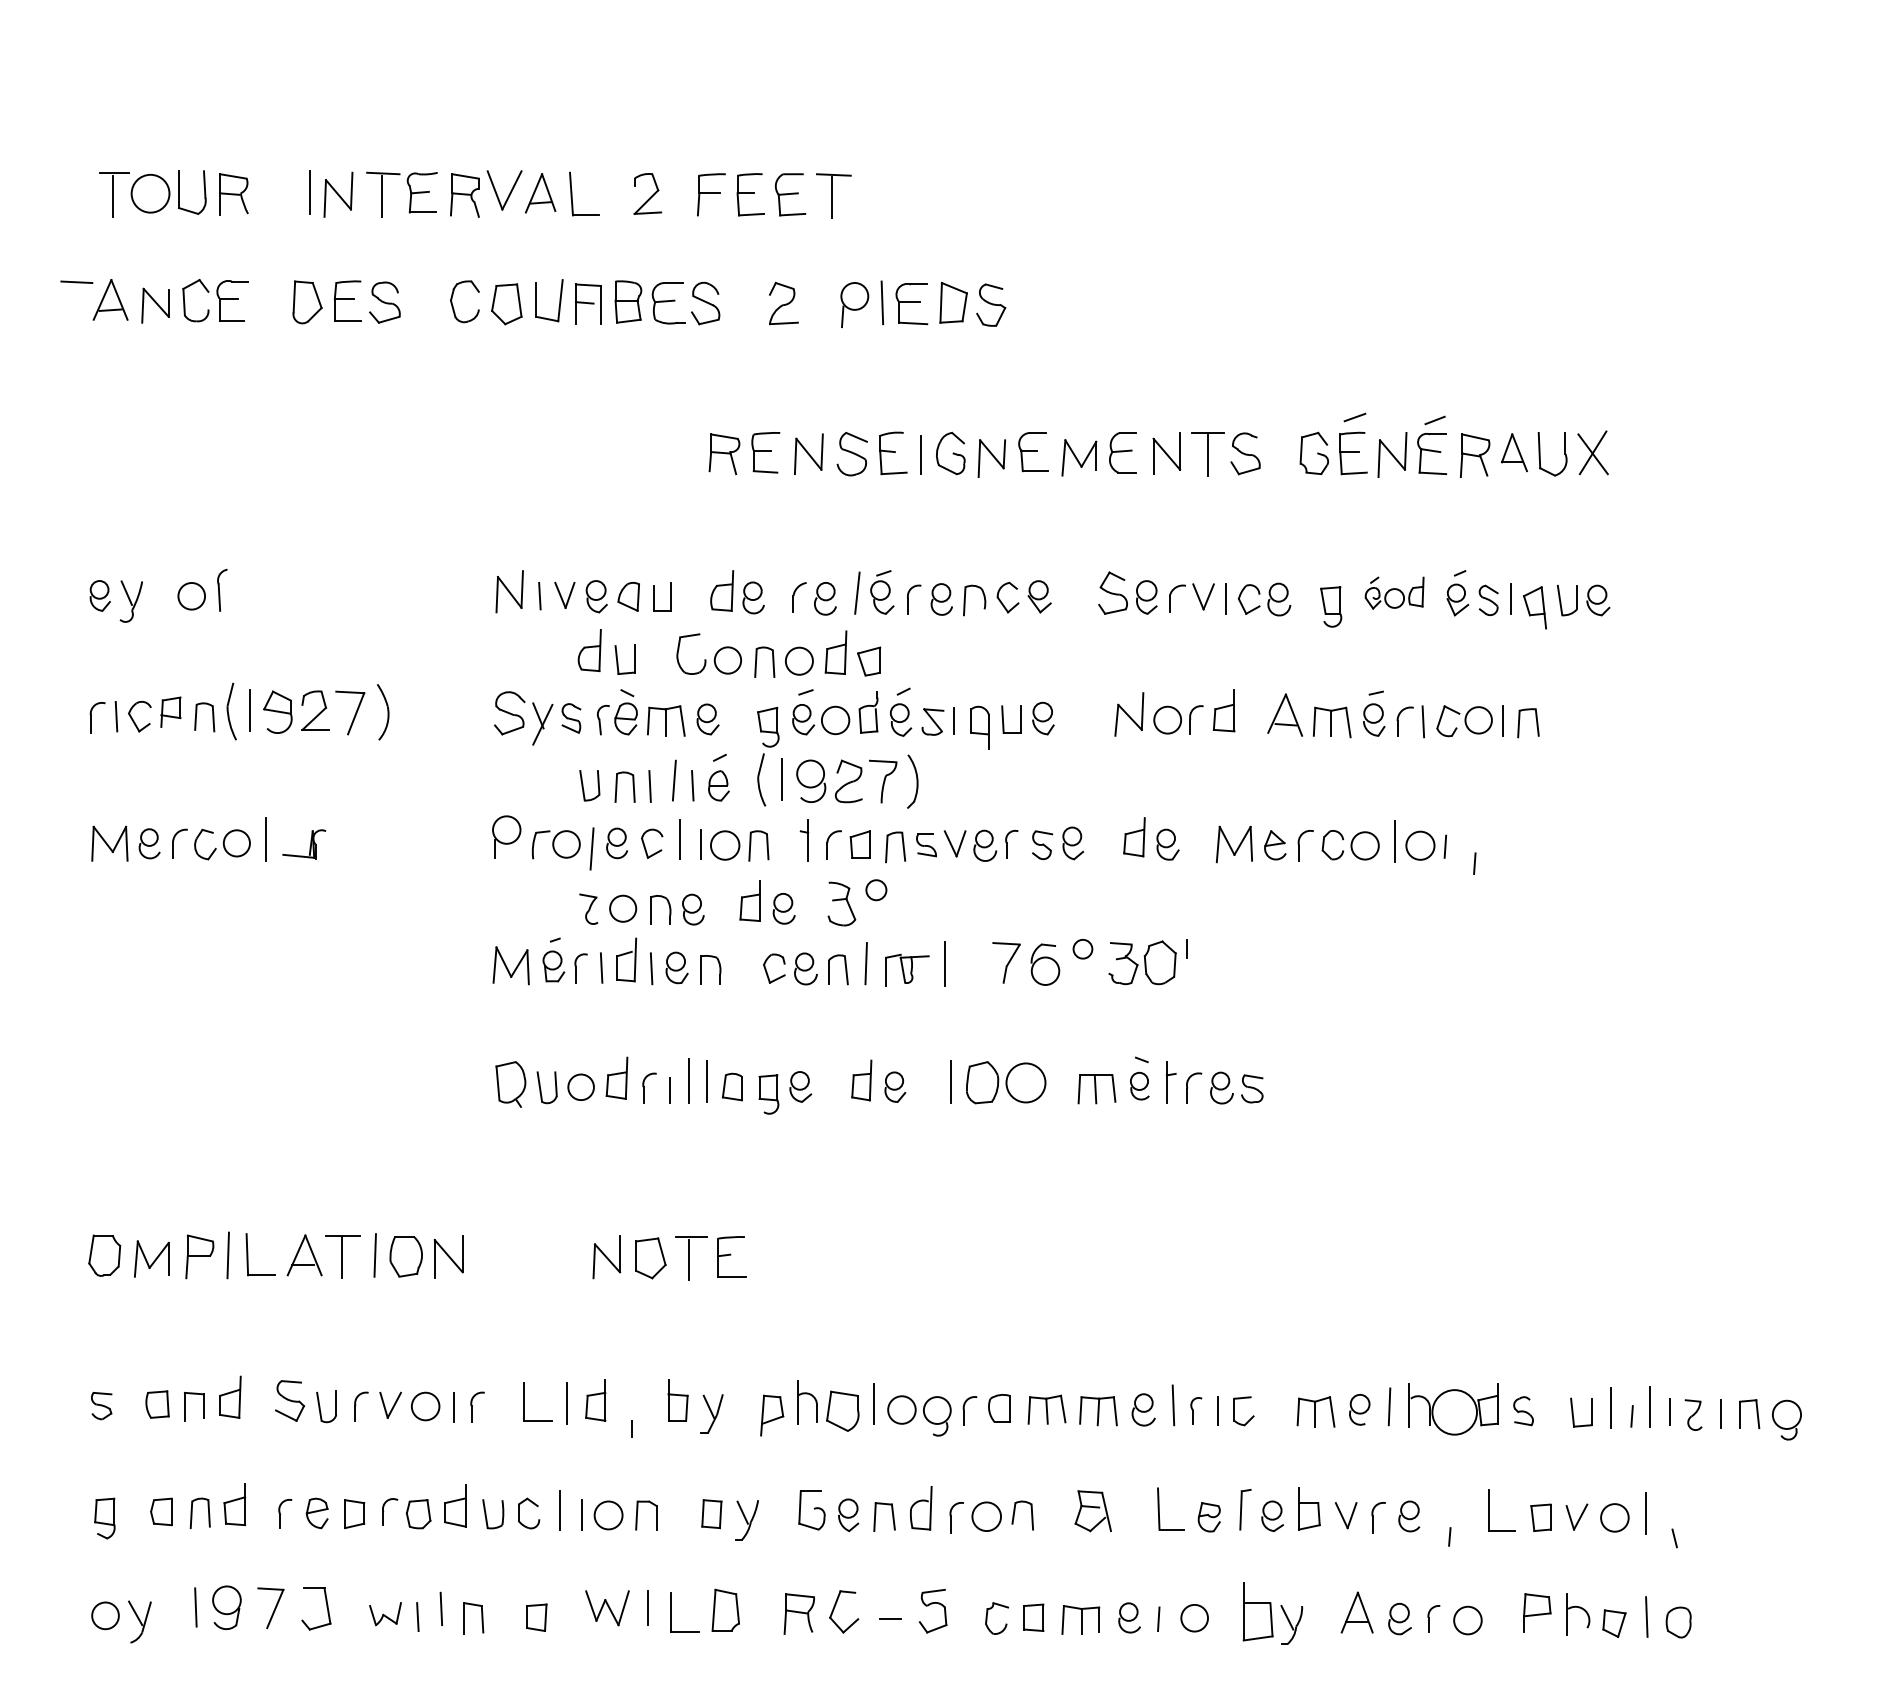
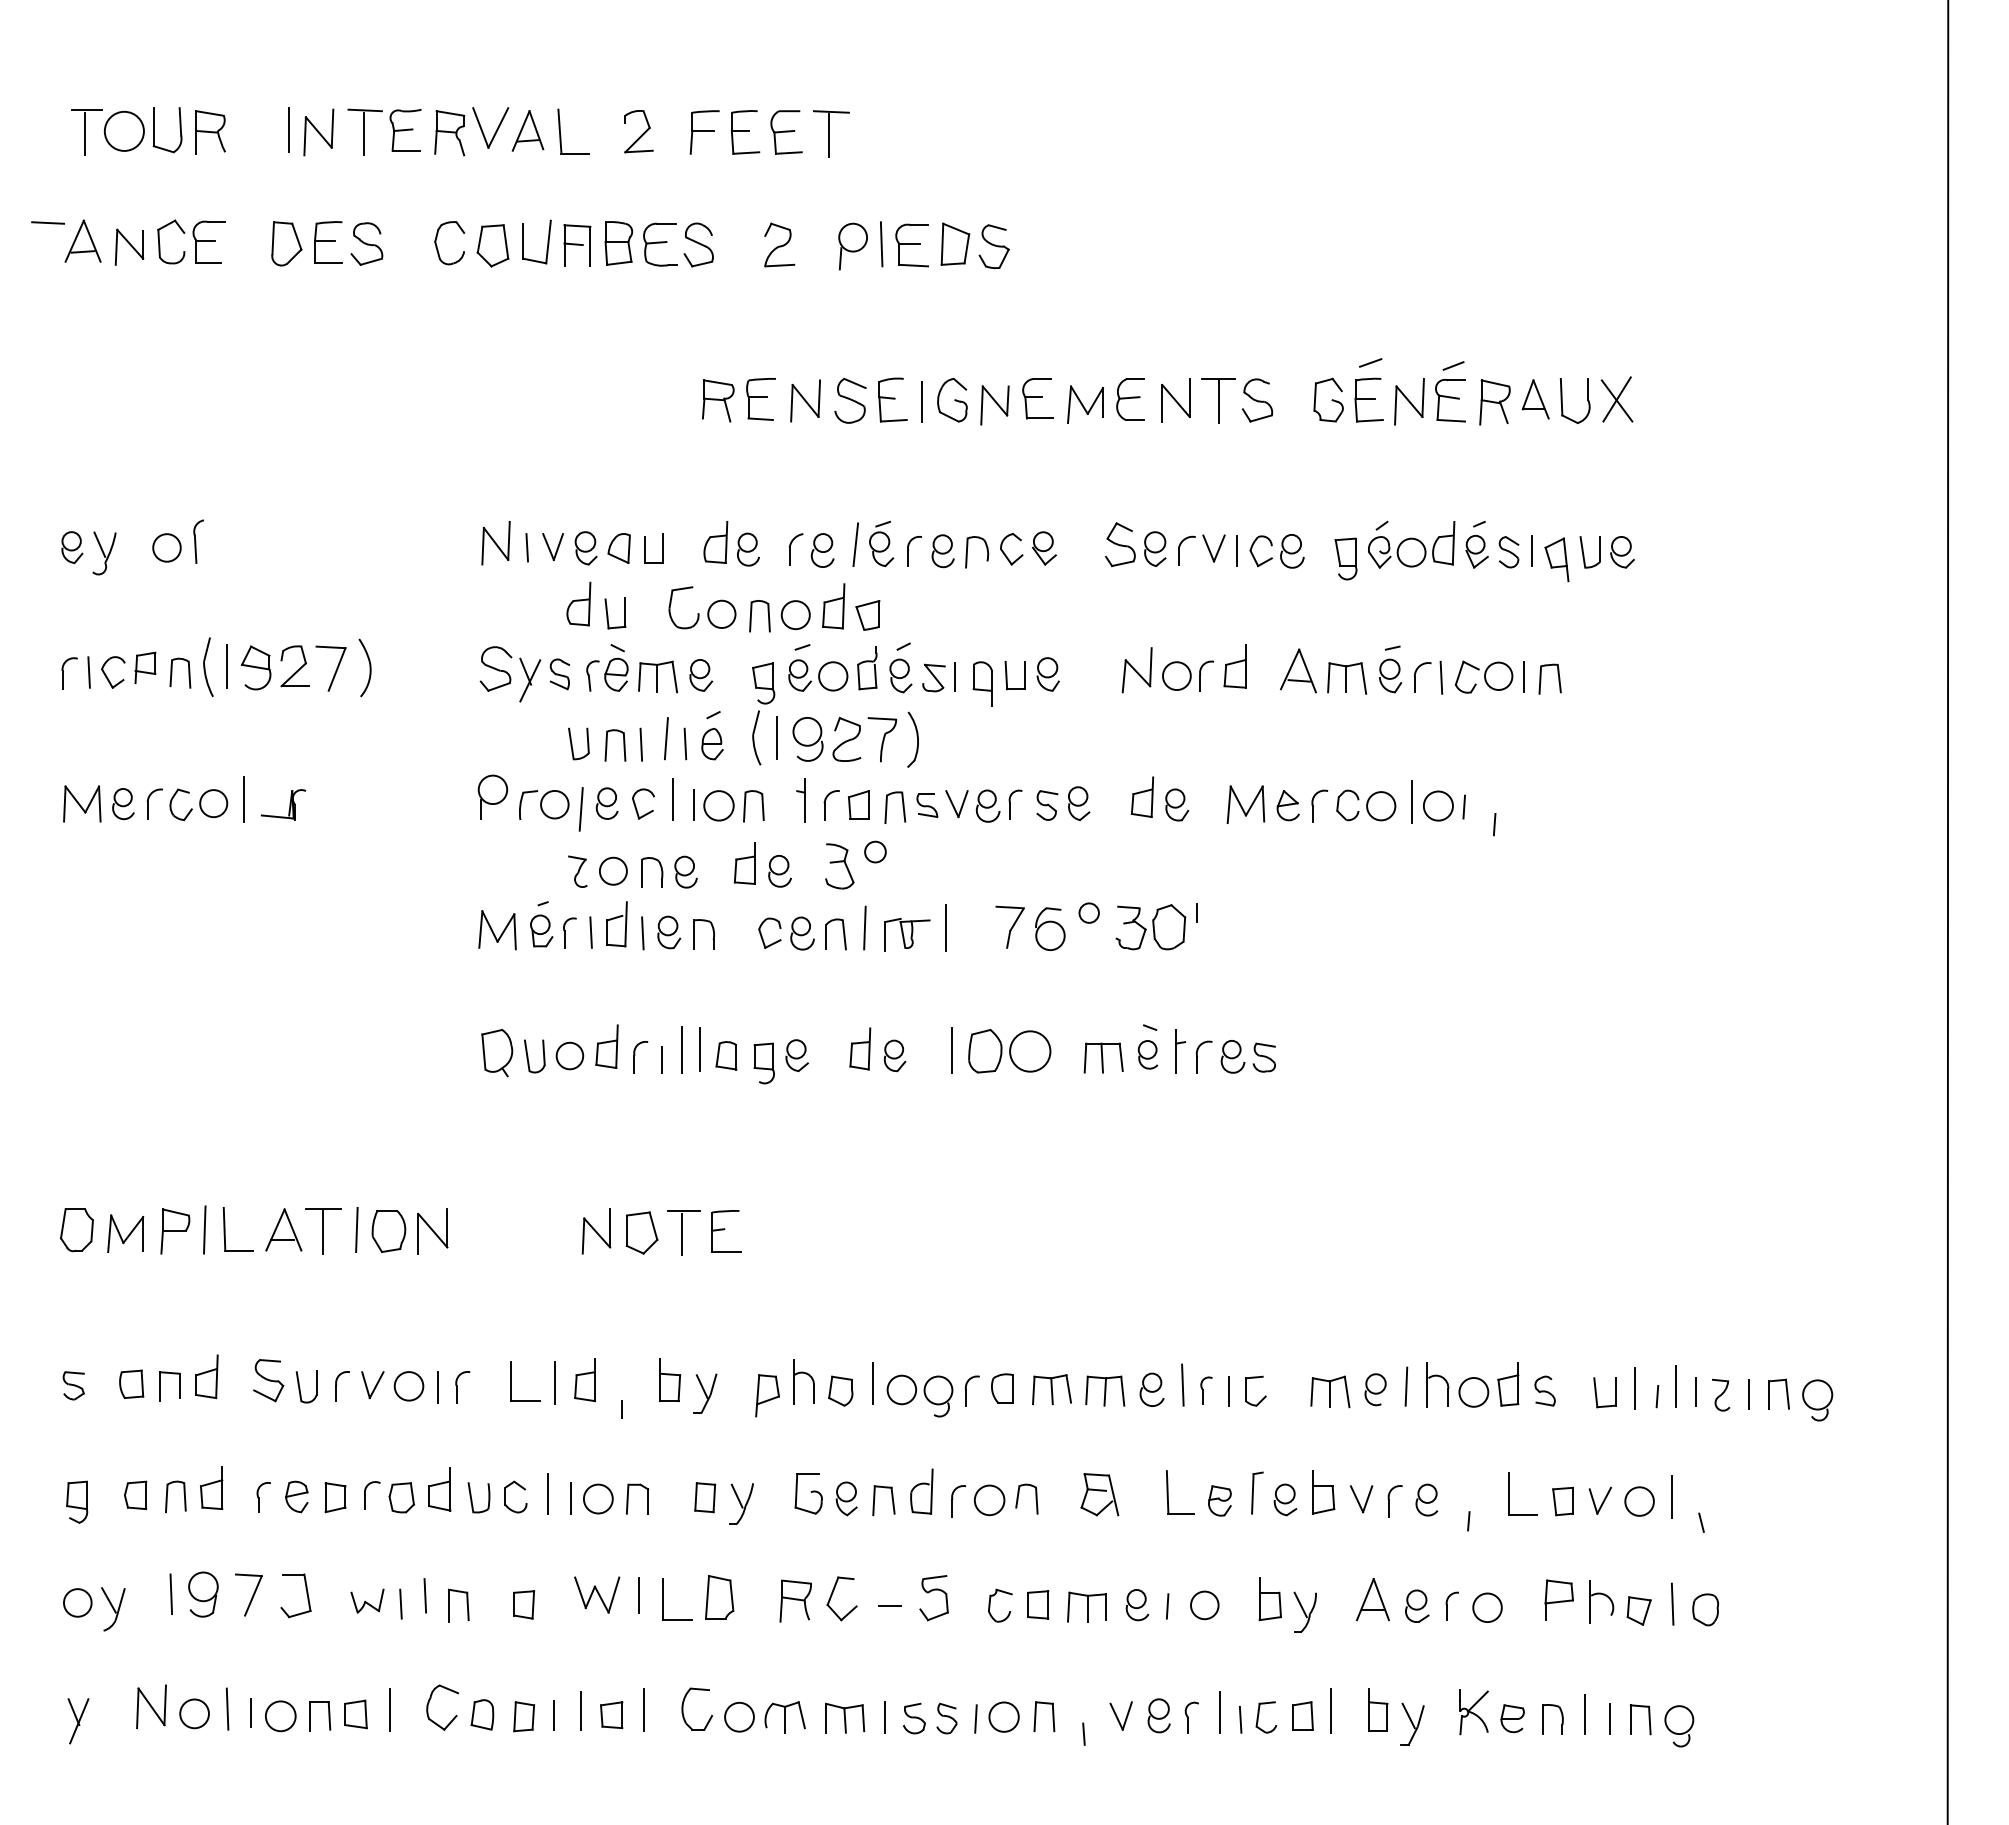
part: (1394, 592) -> (1411, 544), size x1.43
part: (842, 1410) -> (840, 1390), size x0.71
circle: (1454, 1412) -> (1473, 1392), size x0.62
part: (1257, 1612) -> (1269, 1599), size x0.71

